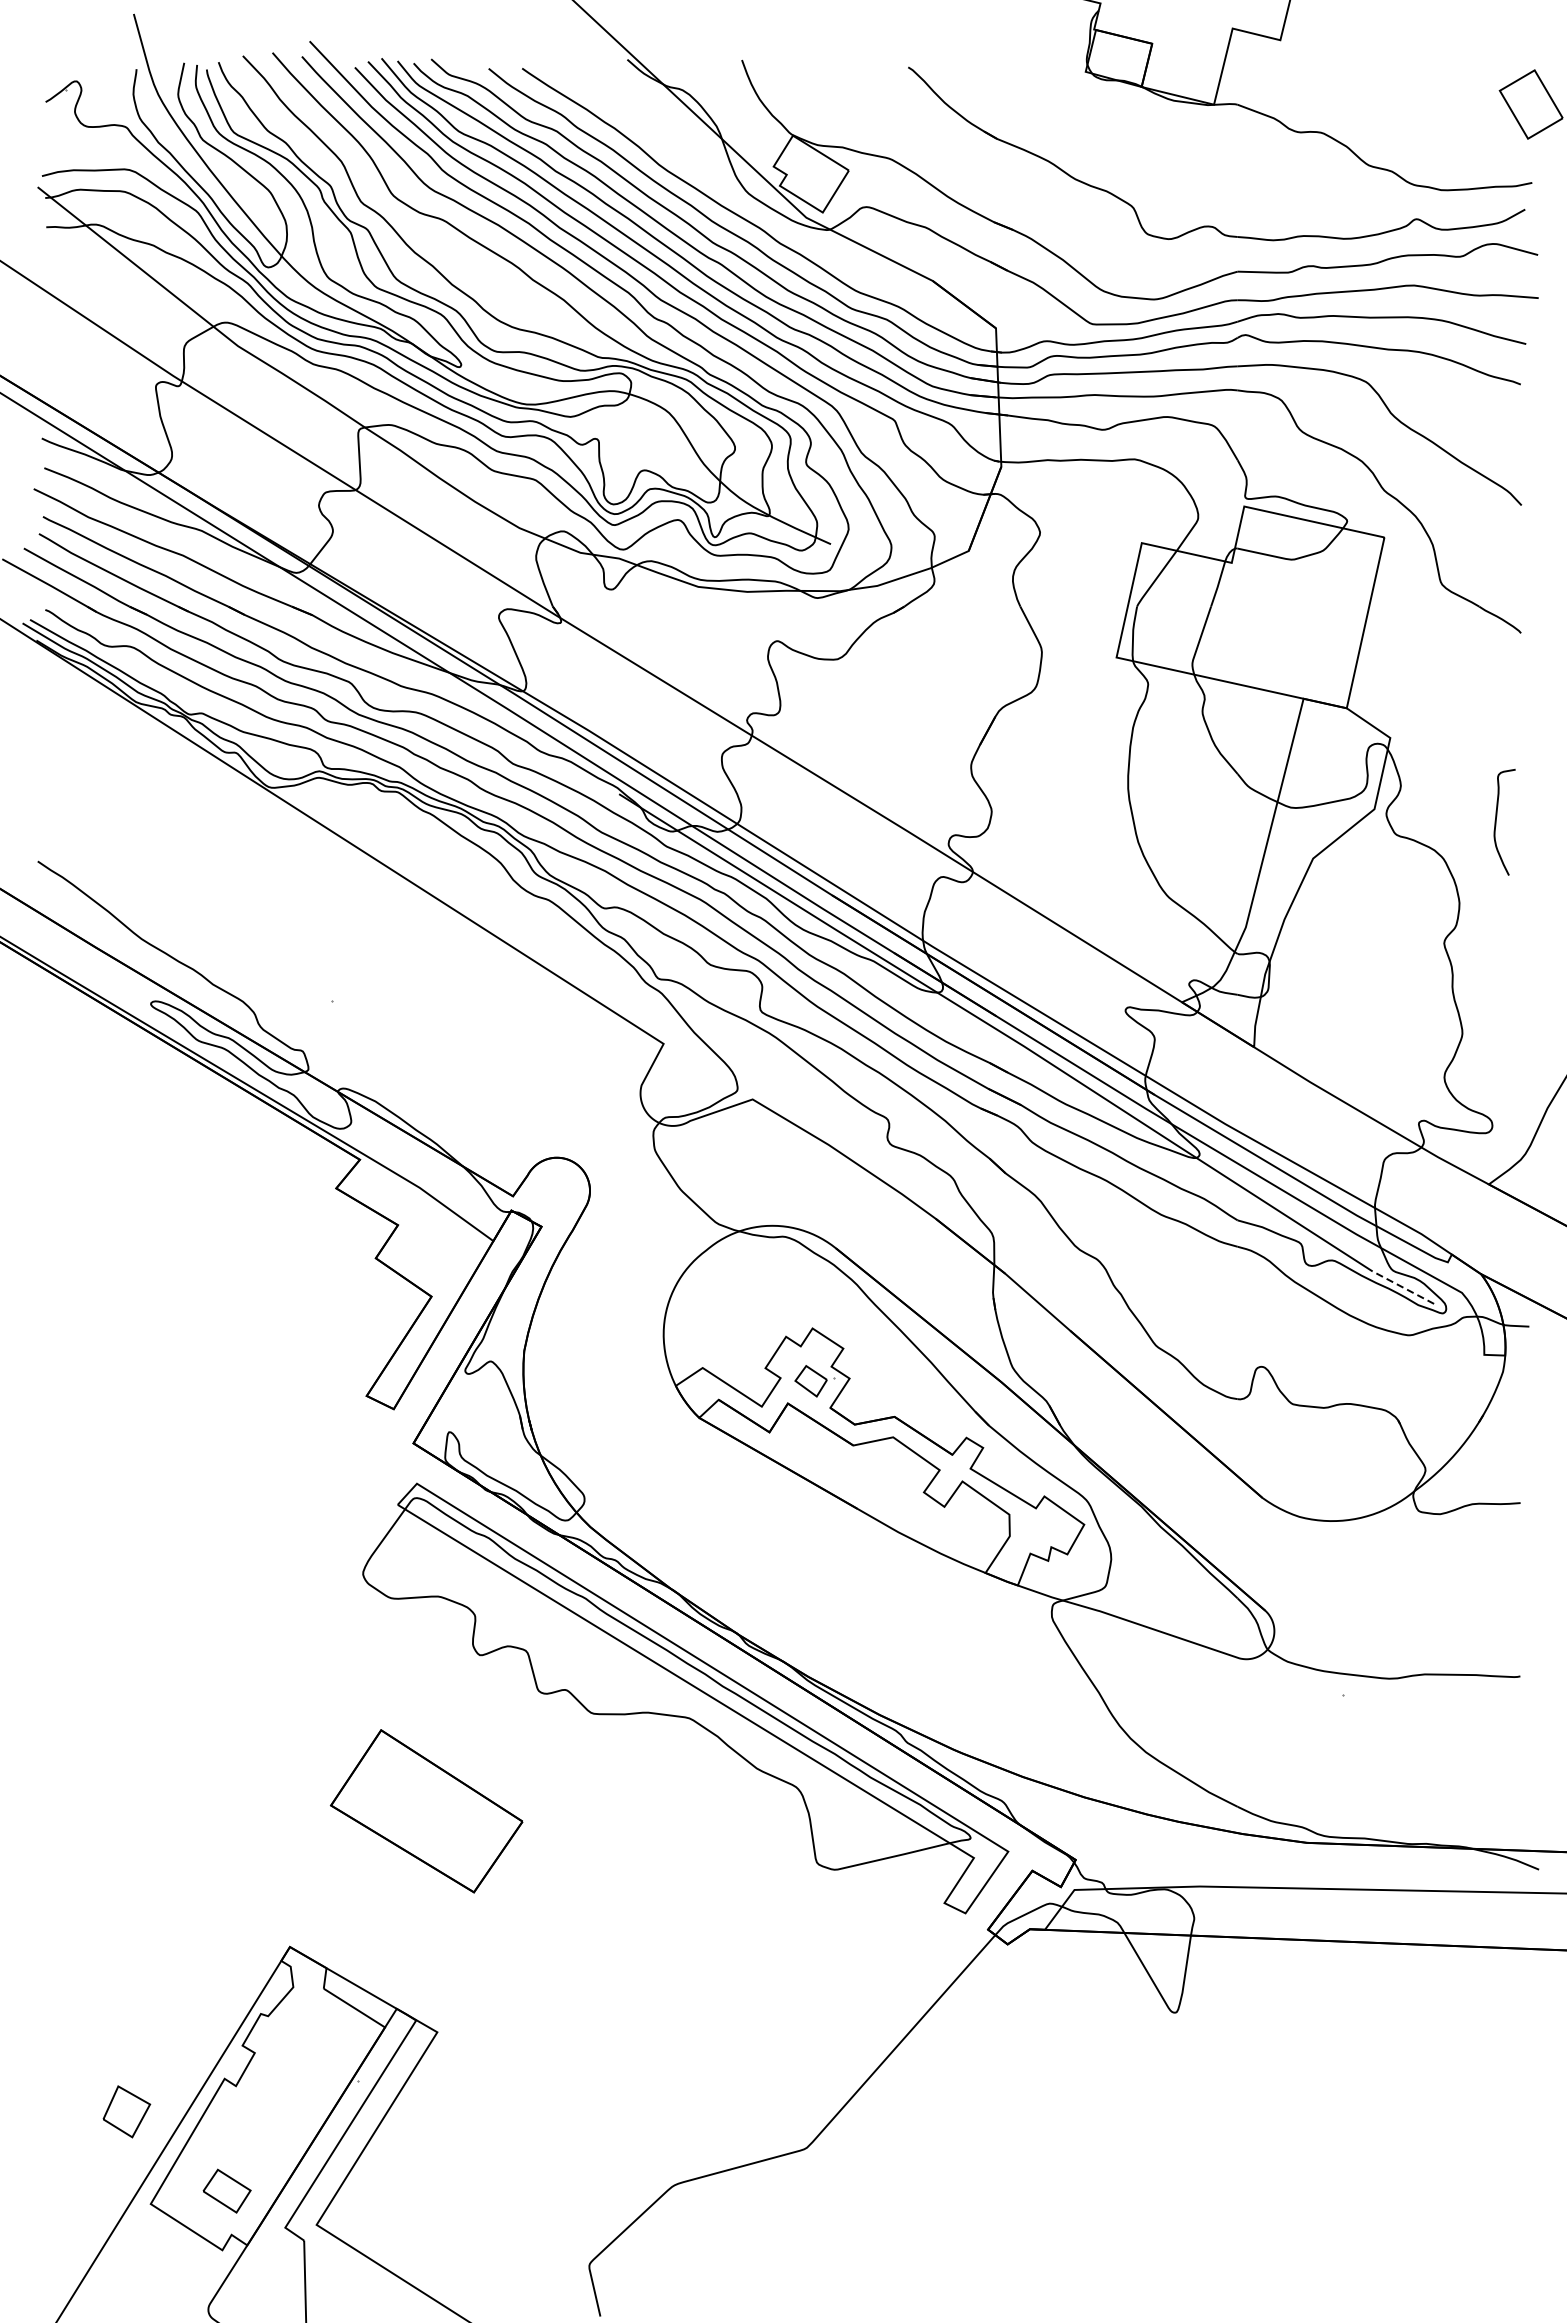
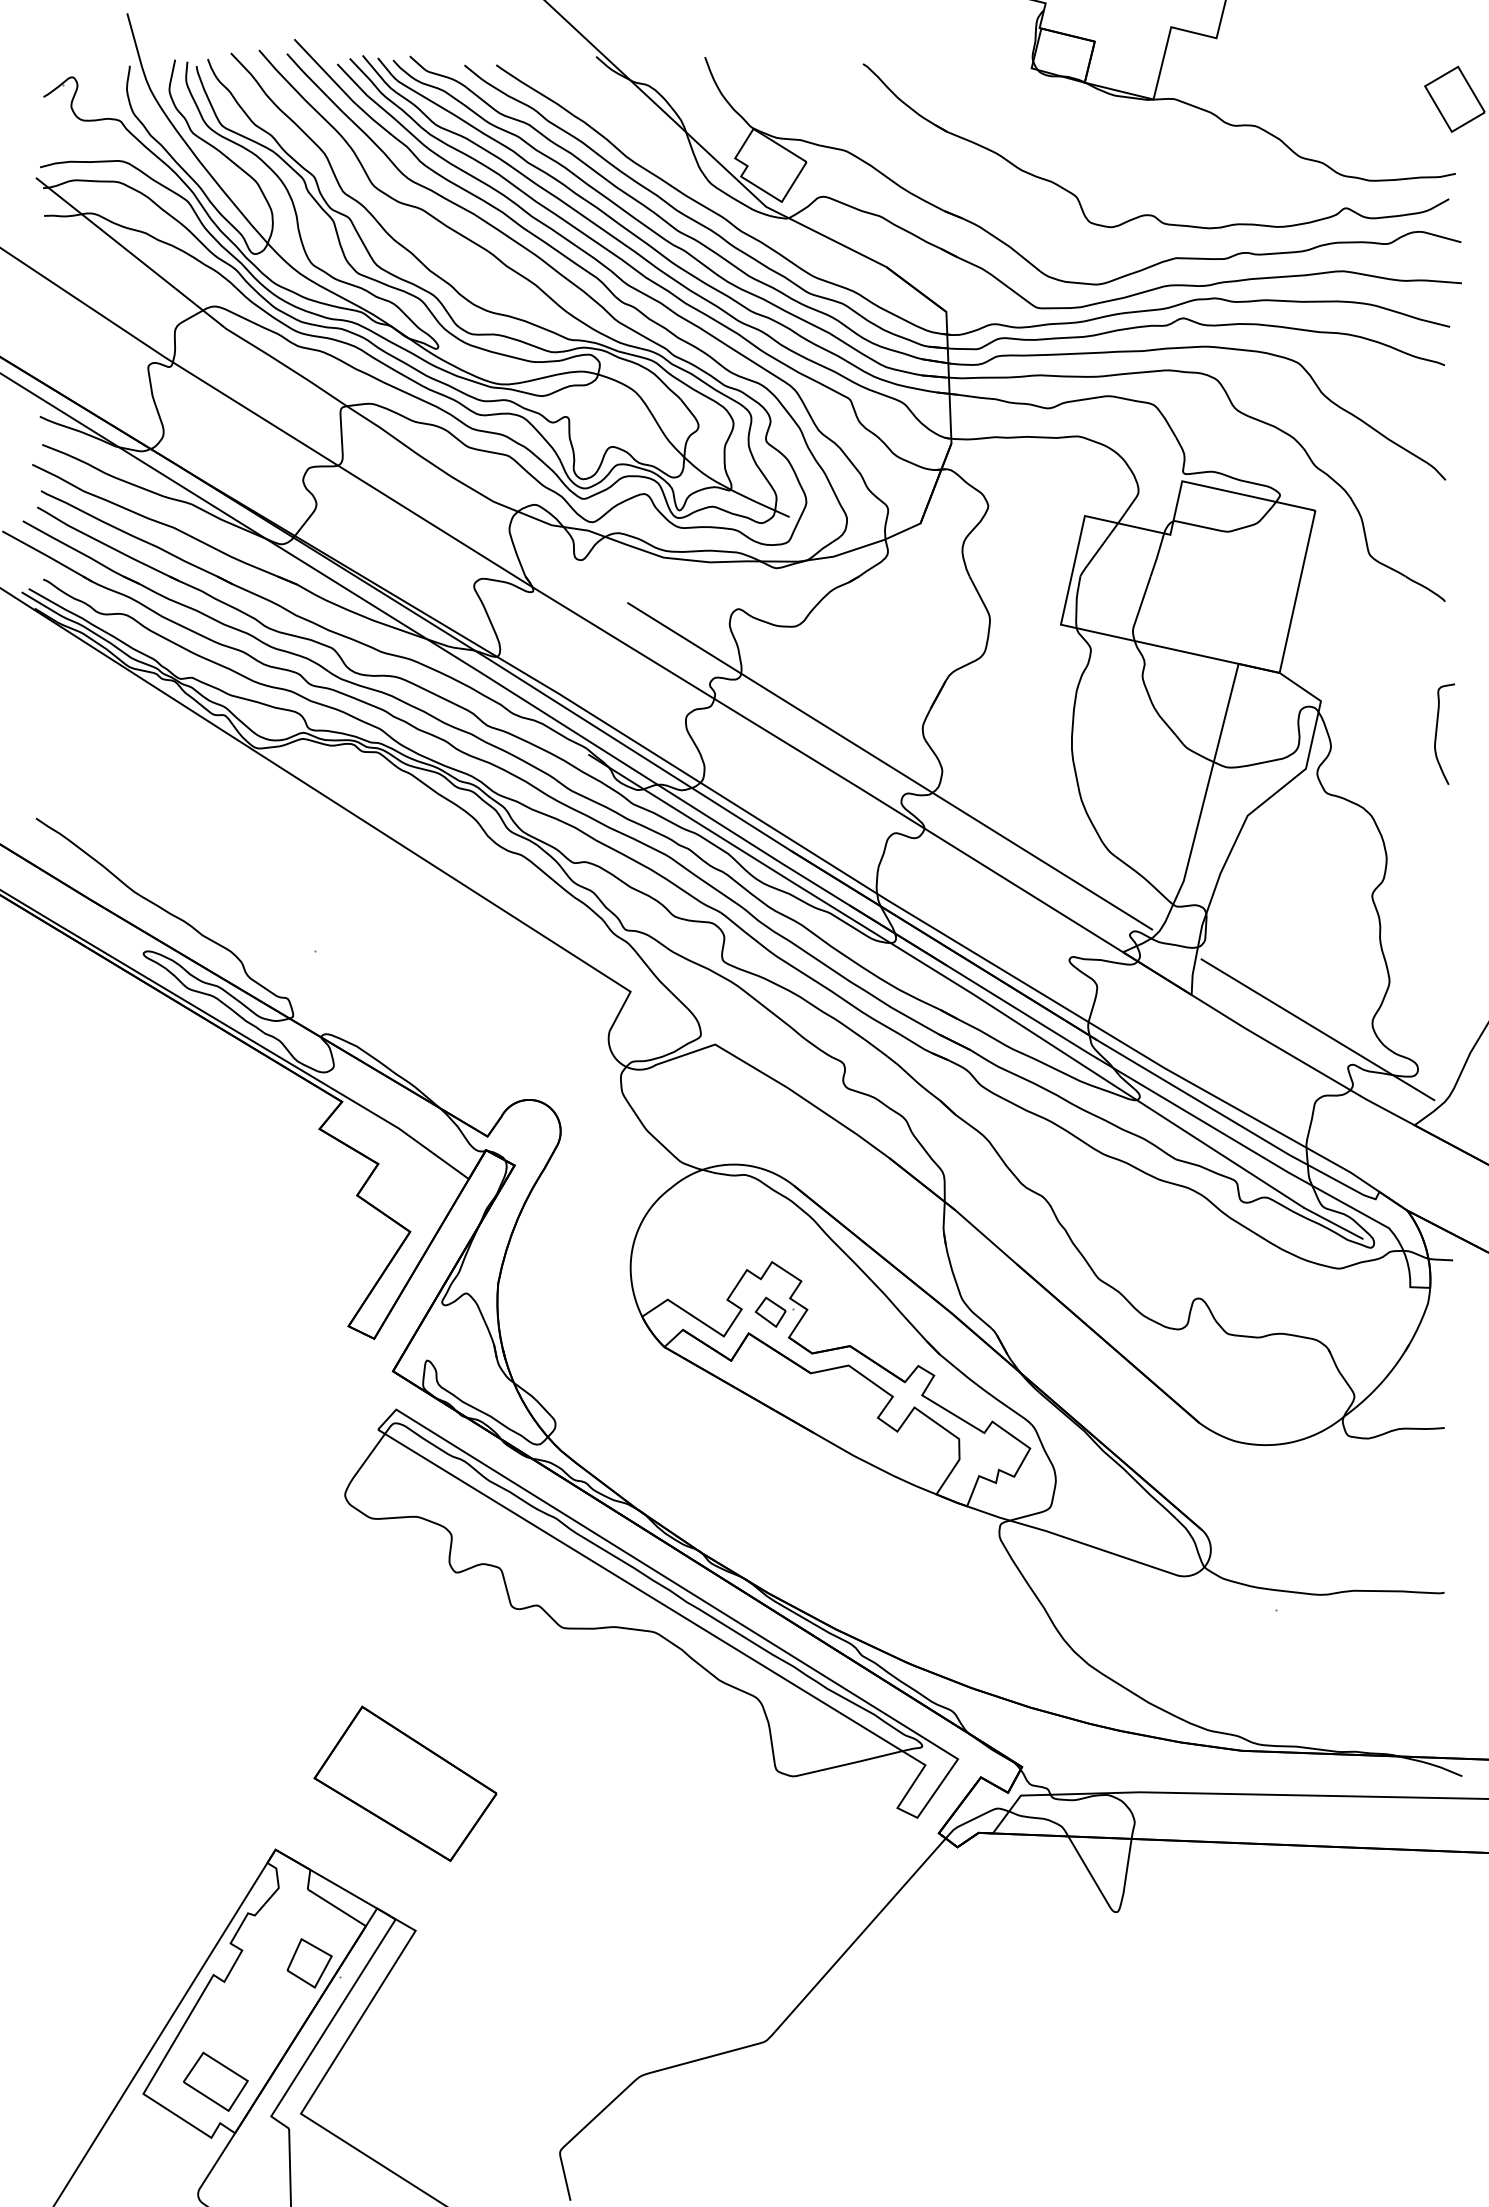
line: (937, 806) -> (890, 766), added
curve: (1497, 820) -> (1437, 732), moved
line: (1386, 1083) -> (1317, 1029), added
line: (1402, 1287) -> (1332, 1223), dashed -> solid
part: (426, 1810) -> (405, 1783), moved
part: (126, 2111) -> (309, 1963), moved
part: (226, 2190) -> (215, 2081), size x1.43

